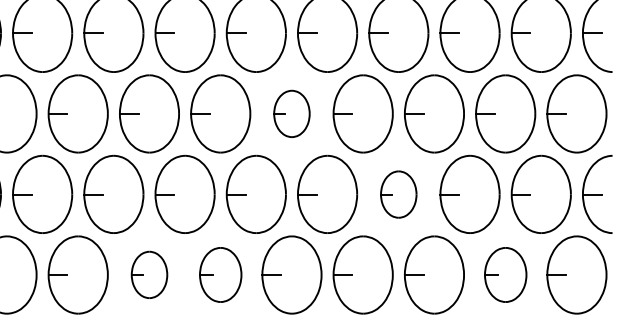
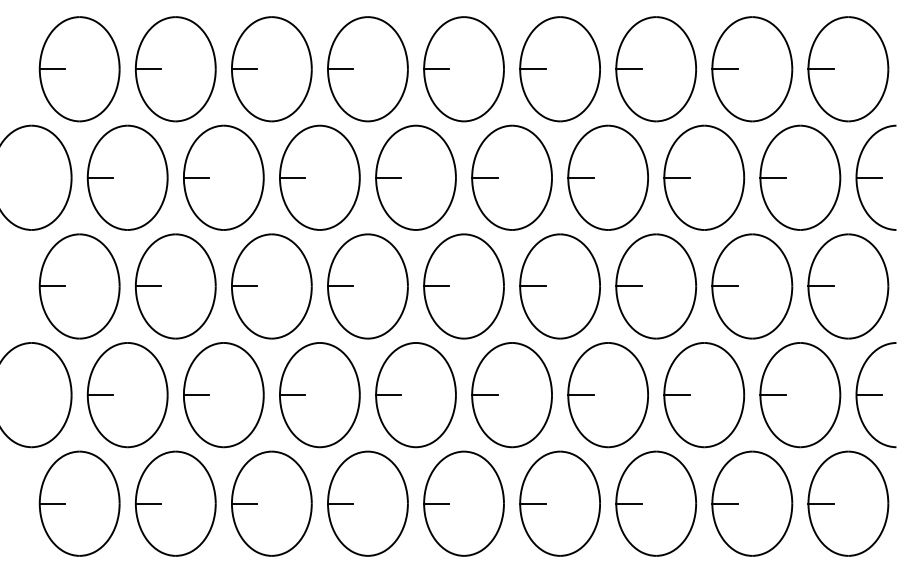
part: (291, 113) -> (463, 286), size x1.67
part: (398, 194) -> (607, 395), size x1.67
part: (149, 274) -> (271, 503), size x1.67
part: (220, 274) -> (367, 503), size x1.43
part: (505, 274) -> (752, 503), size x1.43

